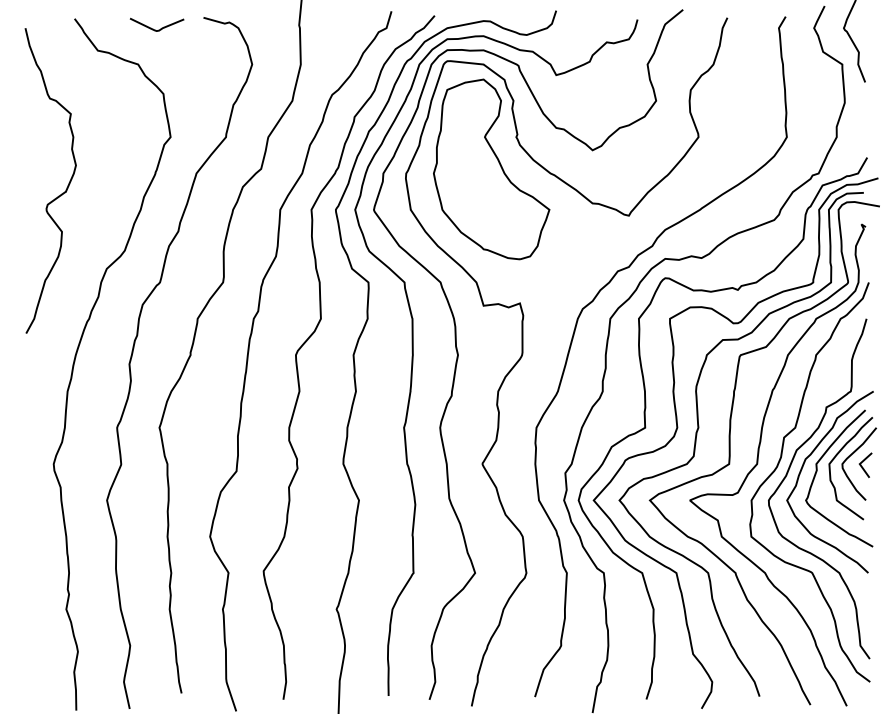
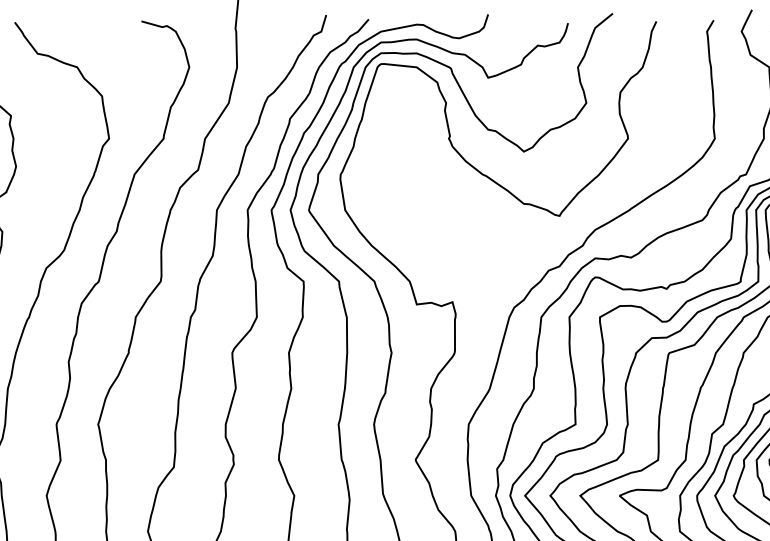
curve: (153, 28) -> (92, 31), removed
part: (491, 169) -> (424, 170), removed

